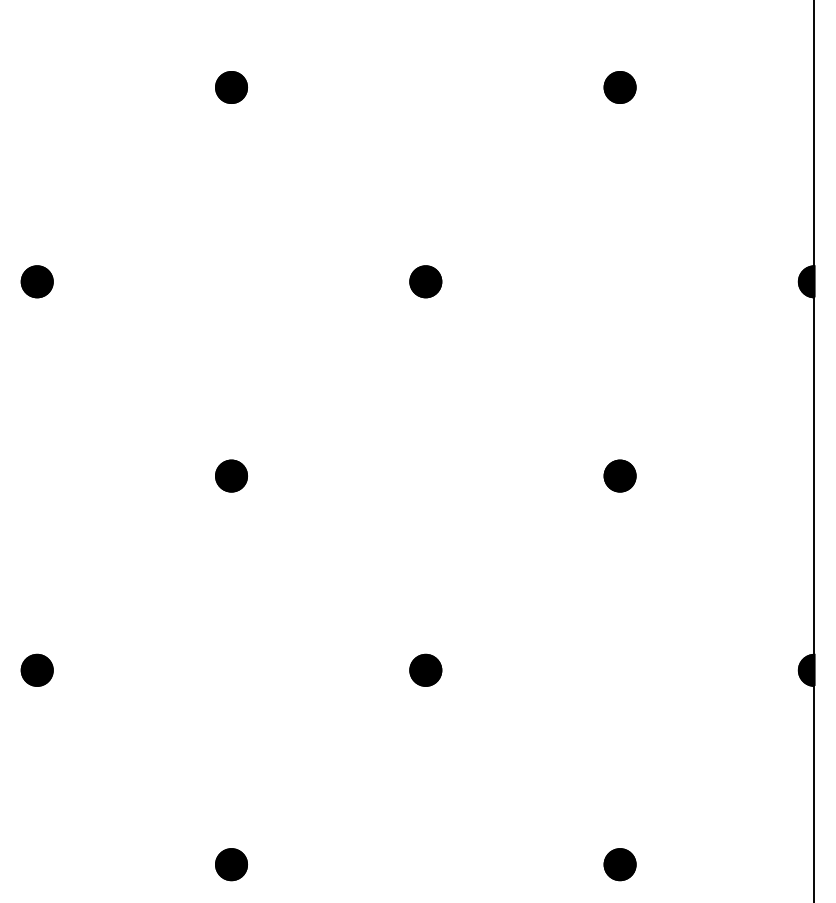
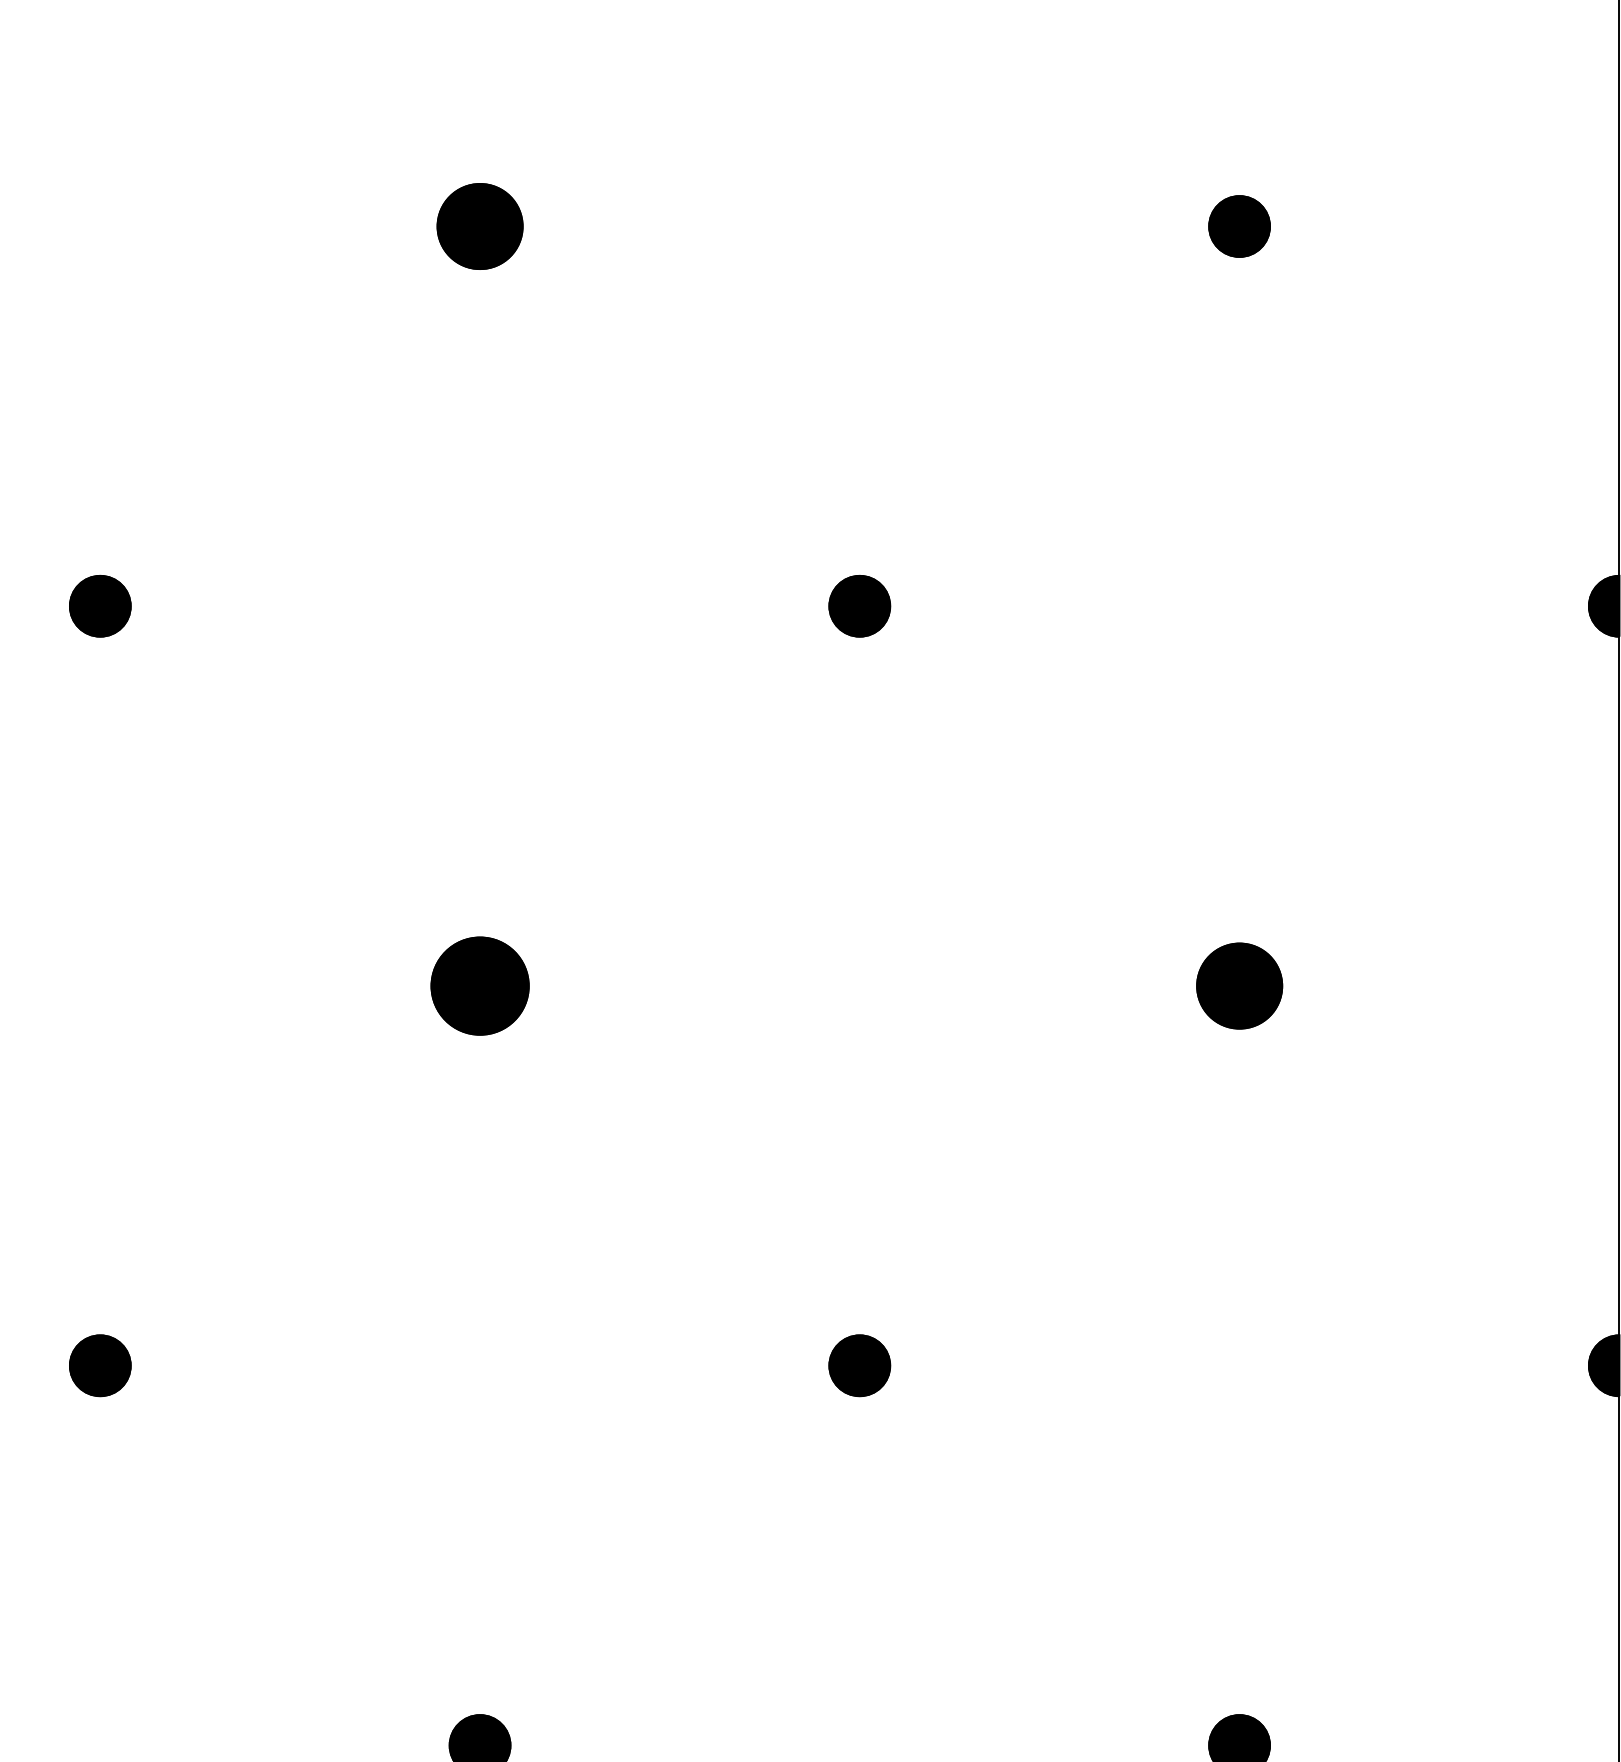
part: (231, 87) -> (479, 226), size x1.4
part: (231, 475) -> (479, 984), size x1.6
part: (619, 475) -> (1238, 984), size x1.4

